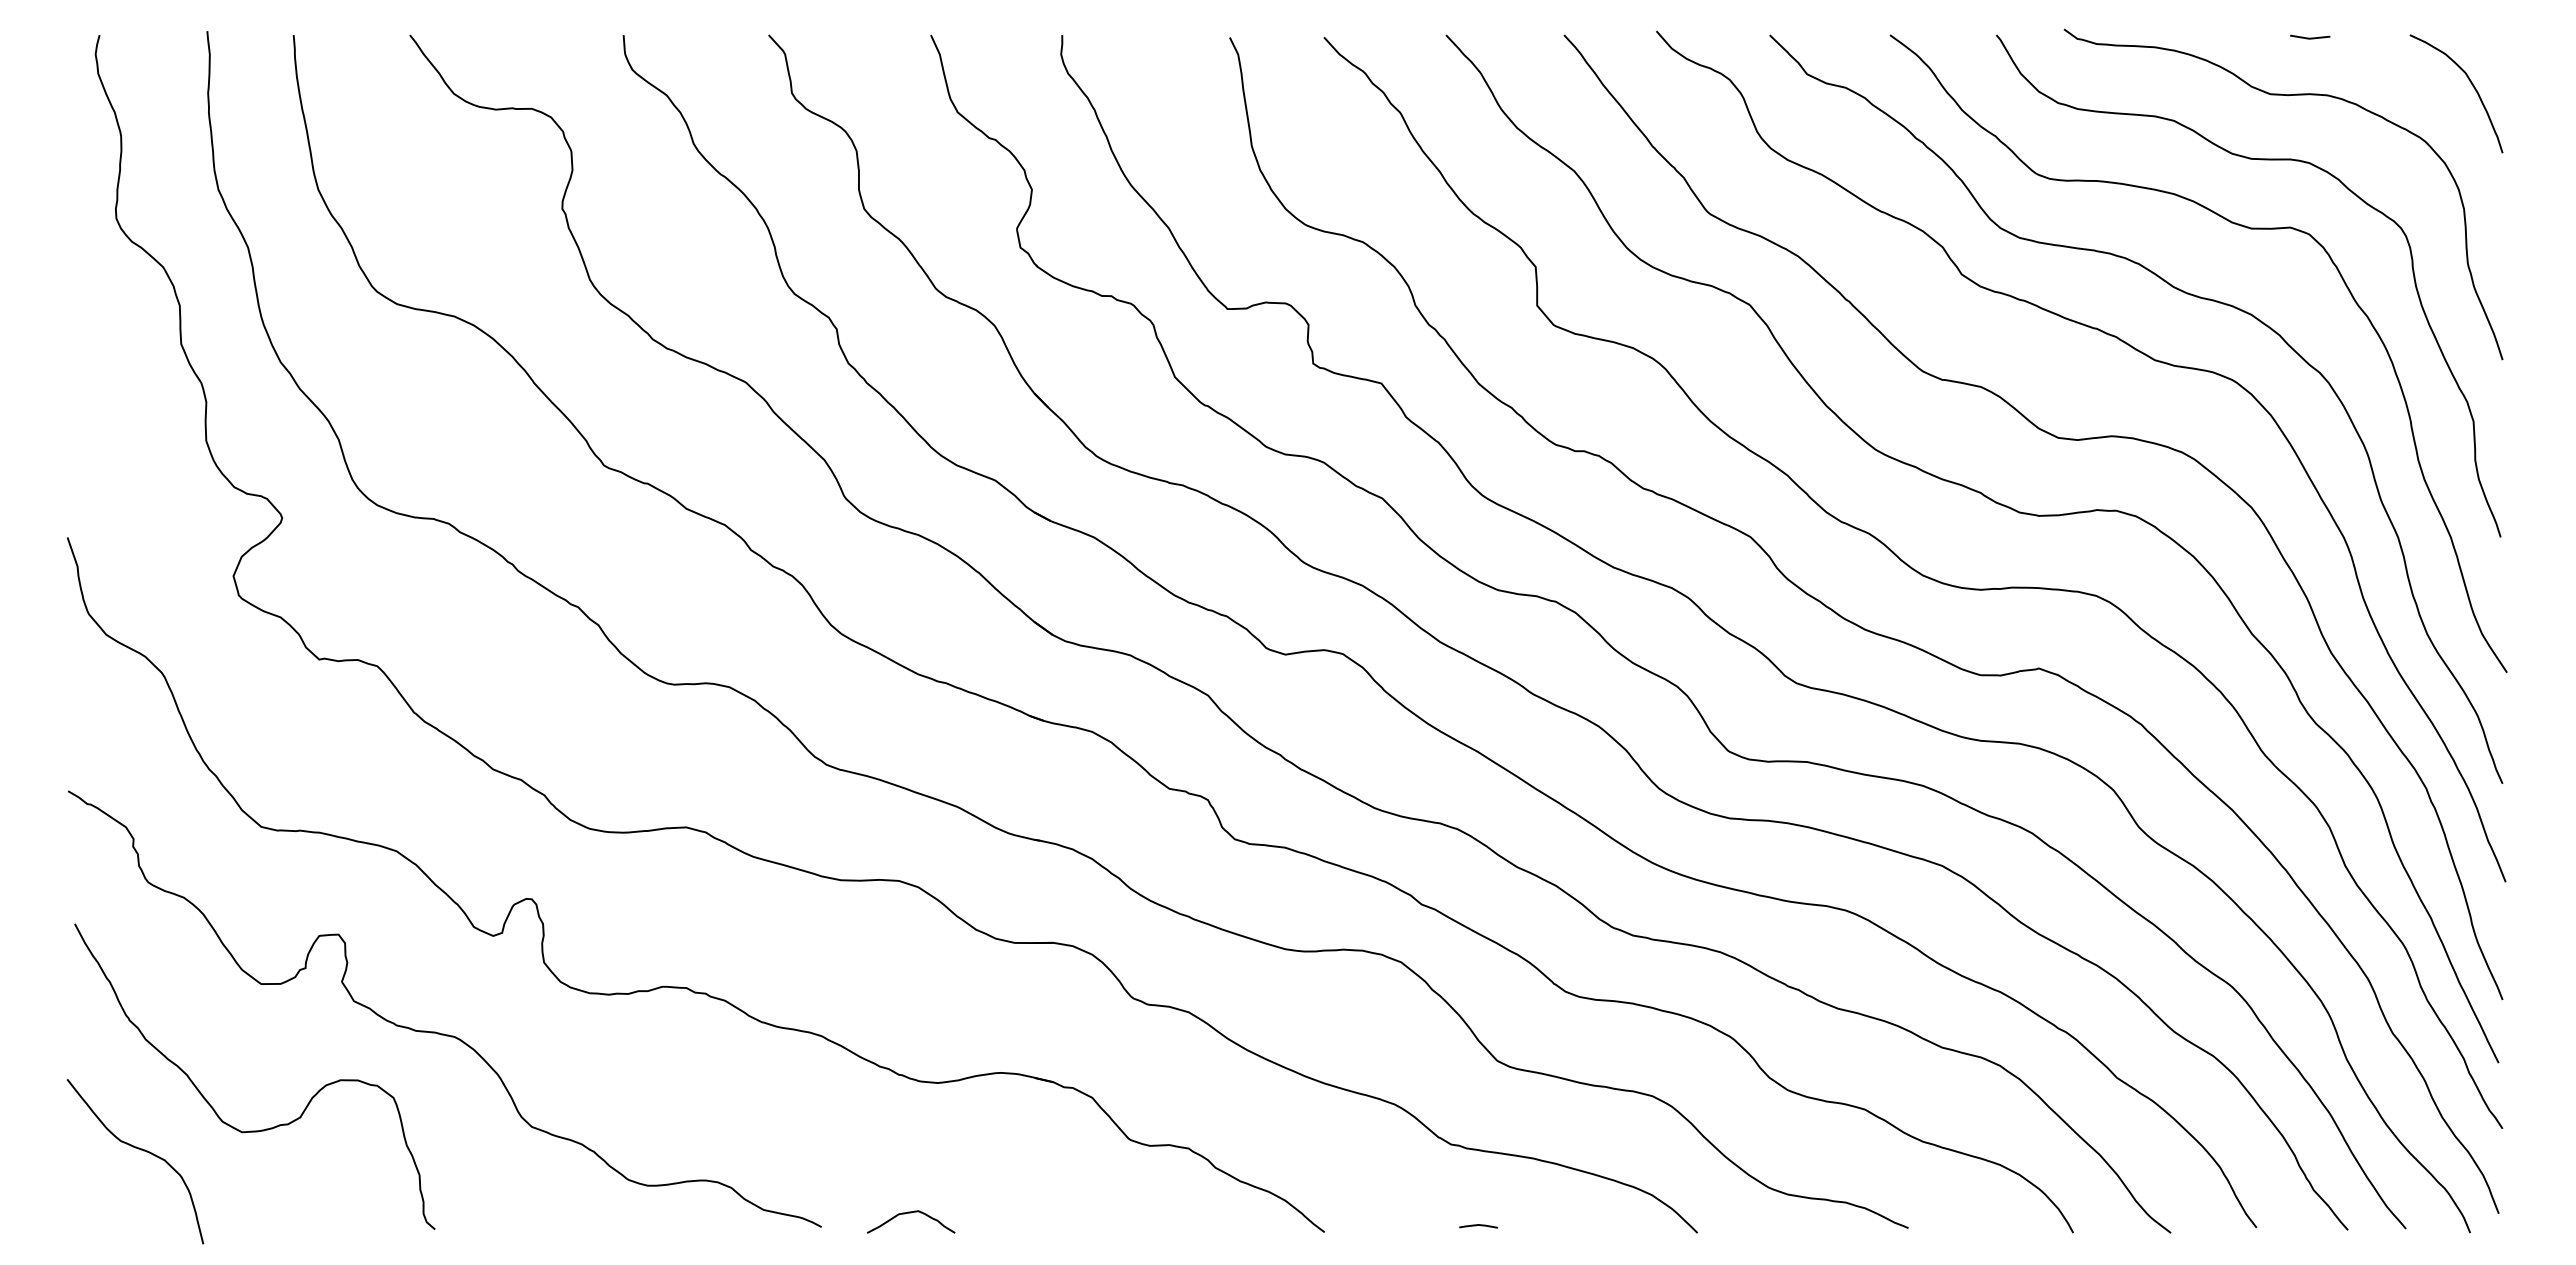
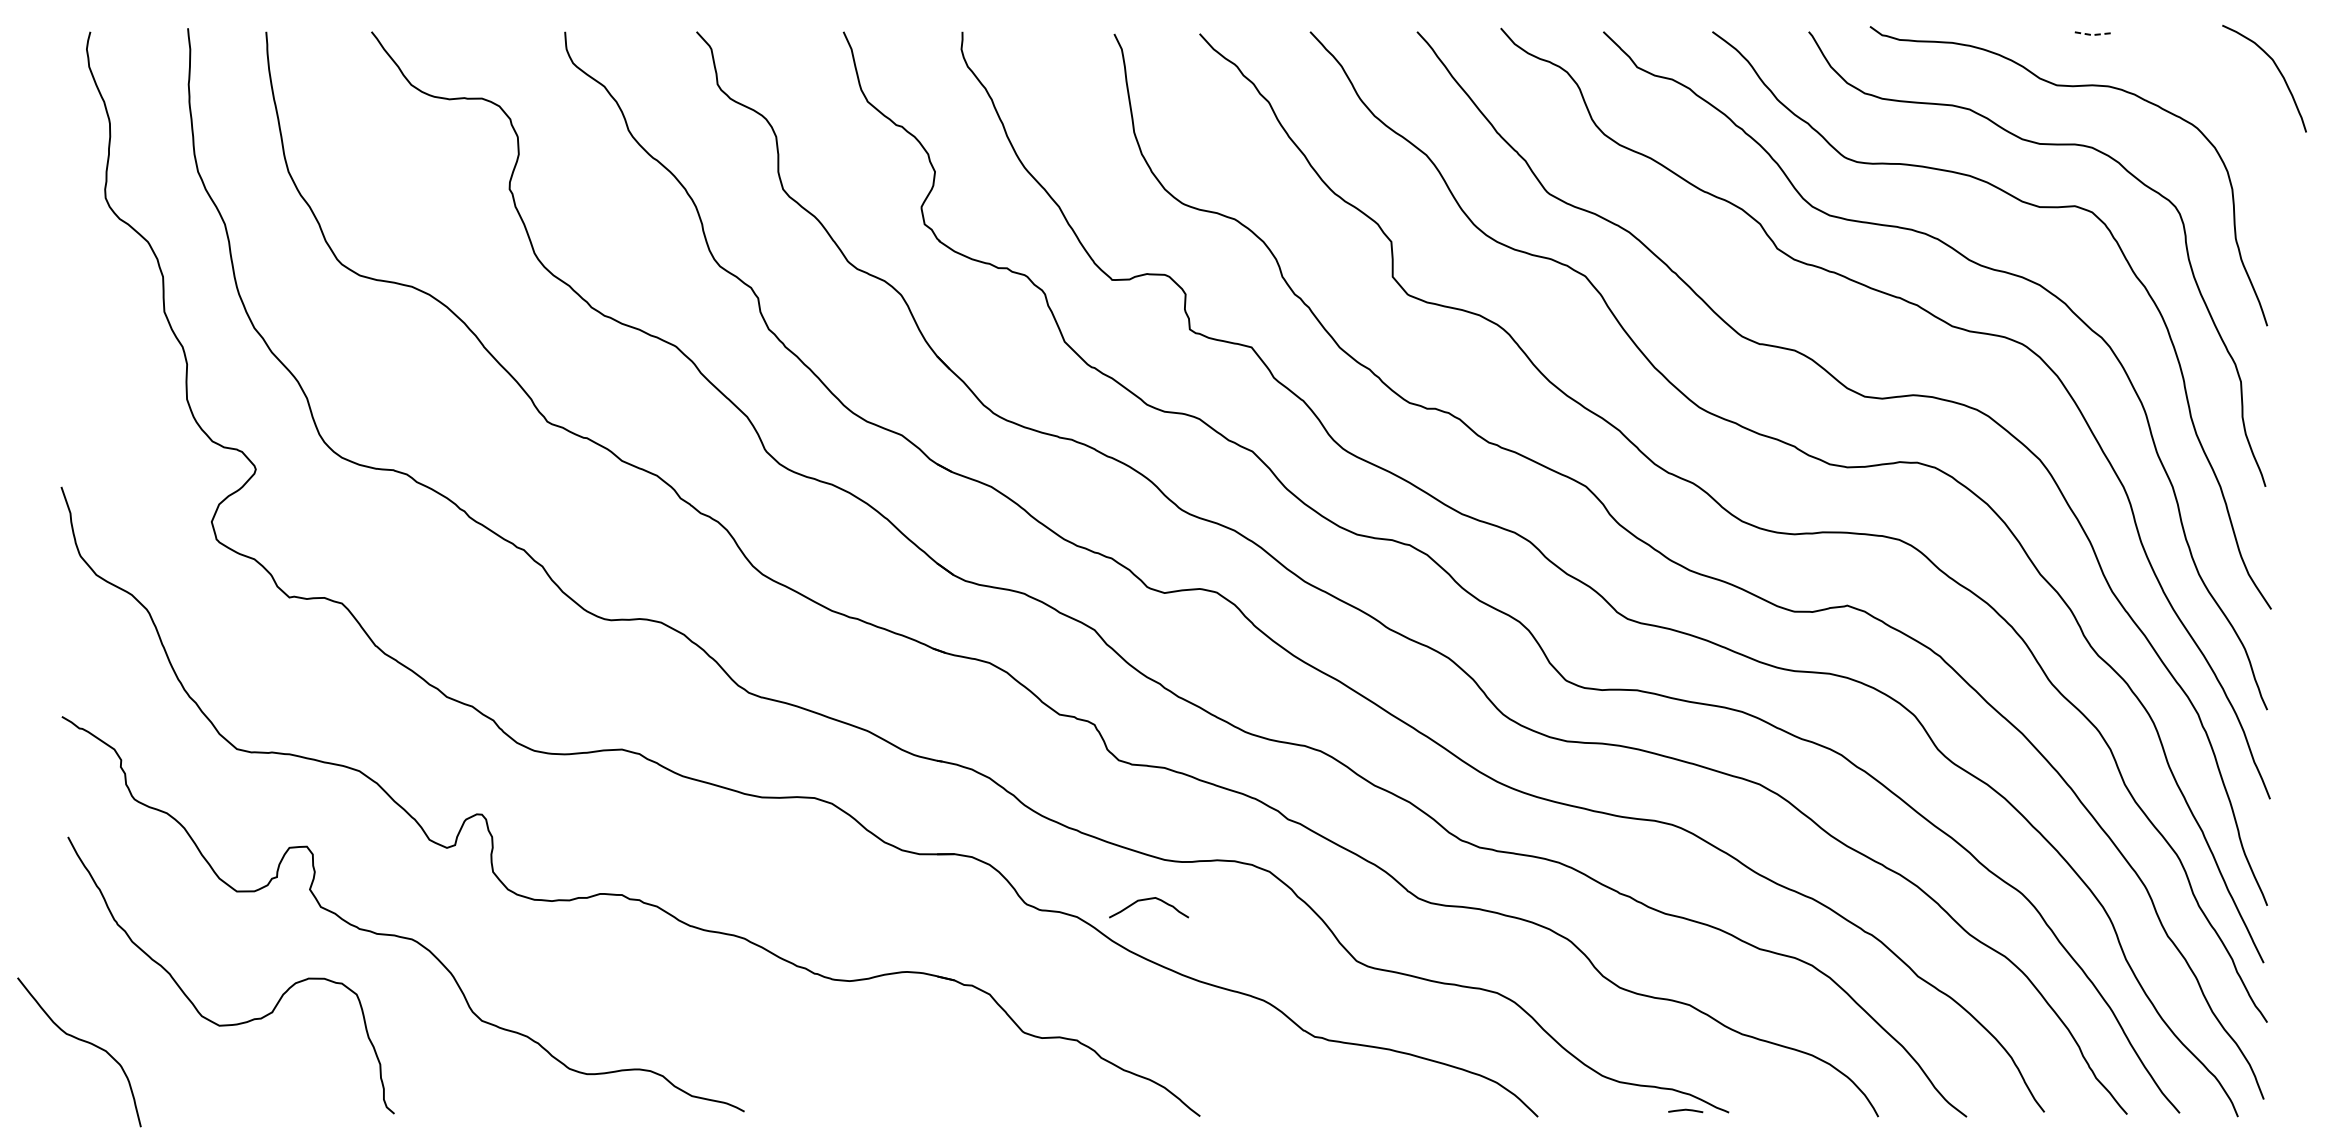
line: (2309, 38) -> (2092, 34), solid -> dashed
curve: (2470, 83) -> (2277, 69), moved
curve: (138, 1149) -> (82, 1041), moved
curve: (911, 1213) -> (1149, 900), moved
line: (1478, 1225) -> (1685, 1110), moved

